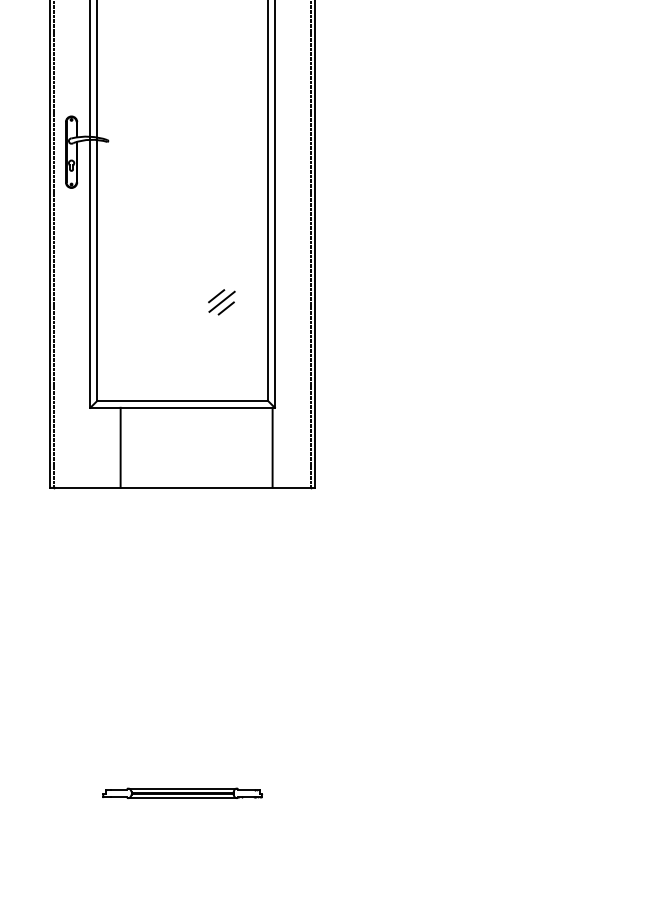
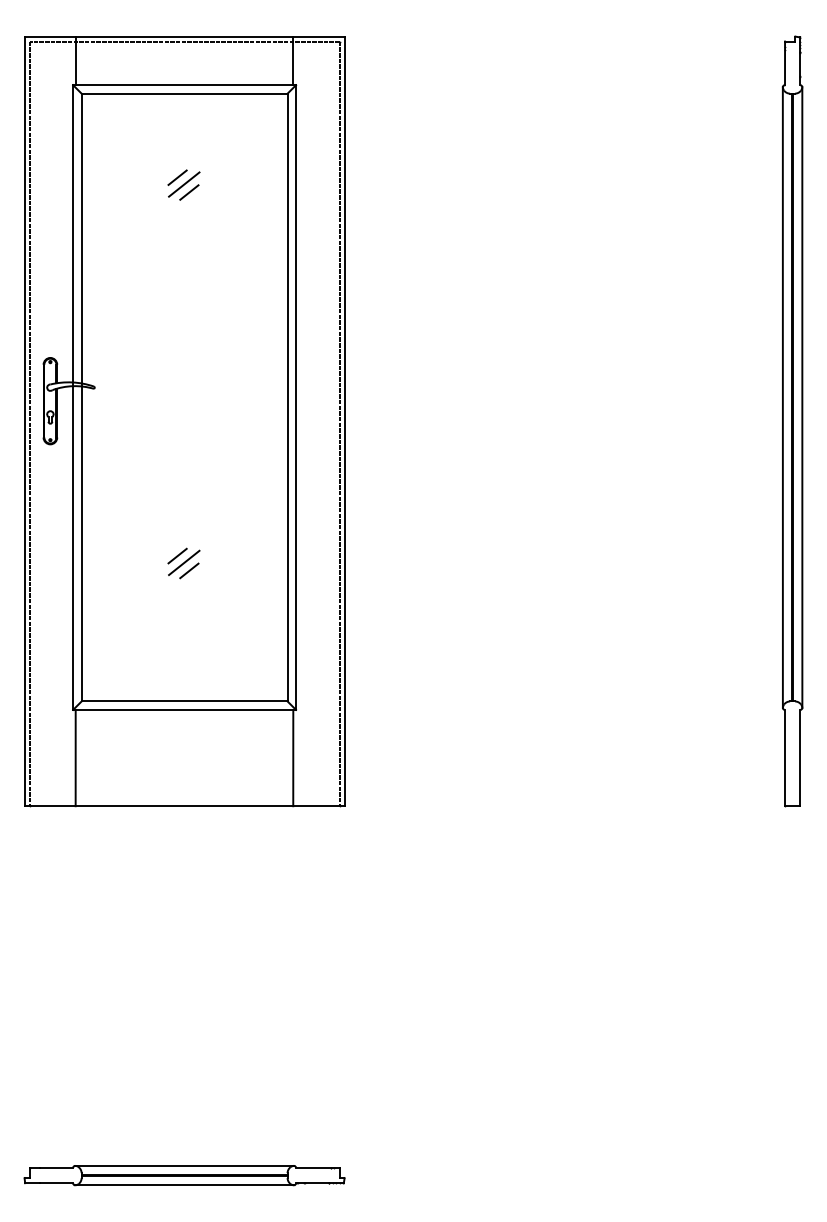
part: (221, 302) -> (183, 563), moved
line: (120, 447) -> (75, 757), moved
part: (182, 793) -> (184, 1175), size x1.67

